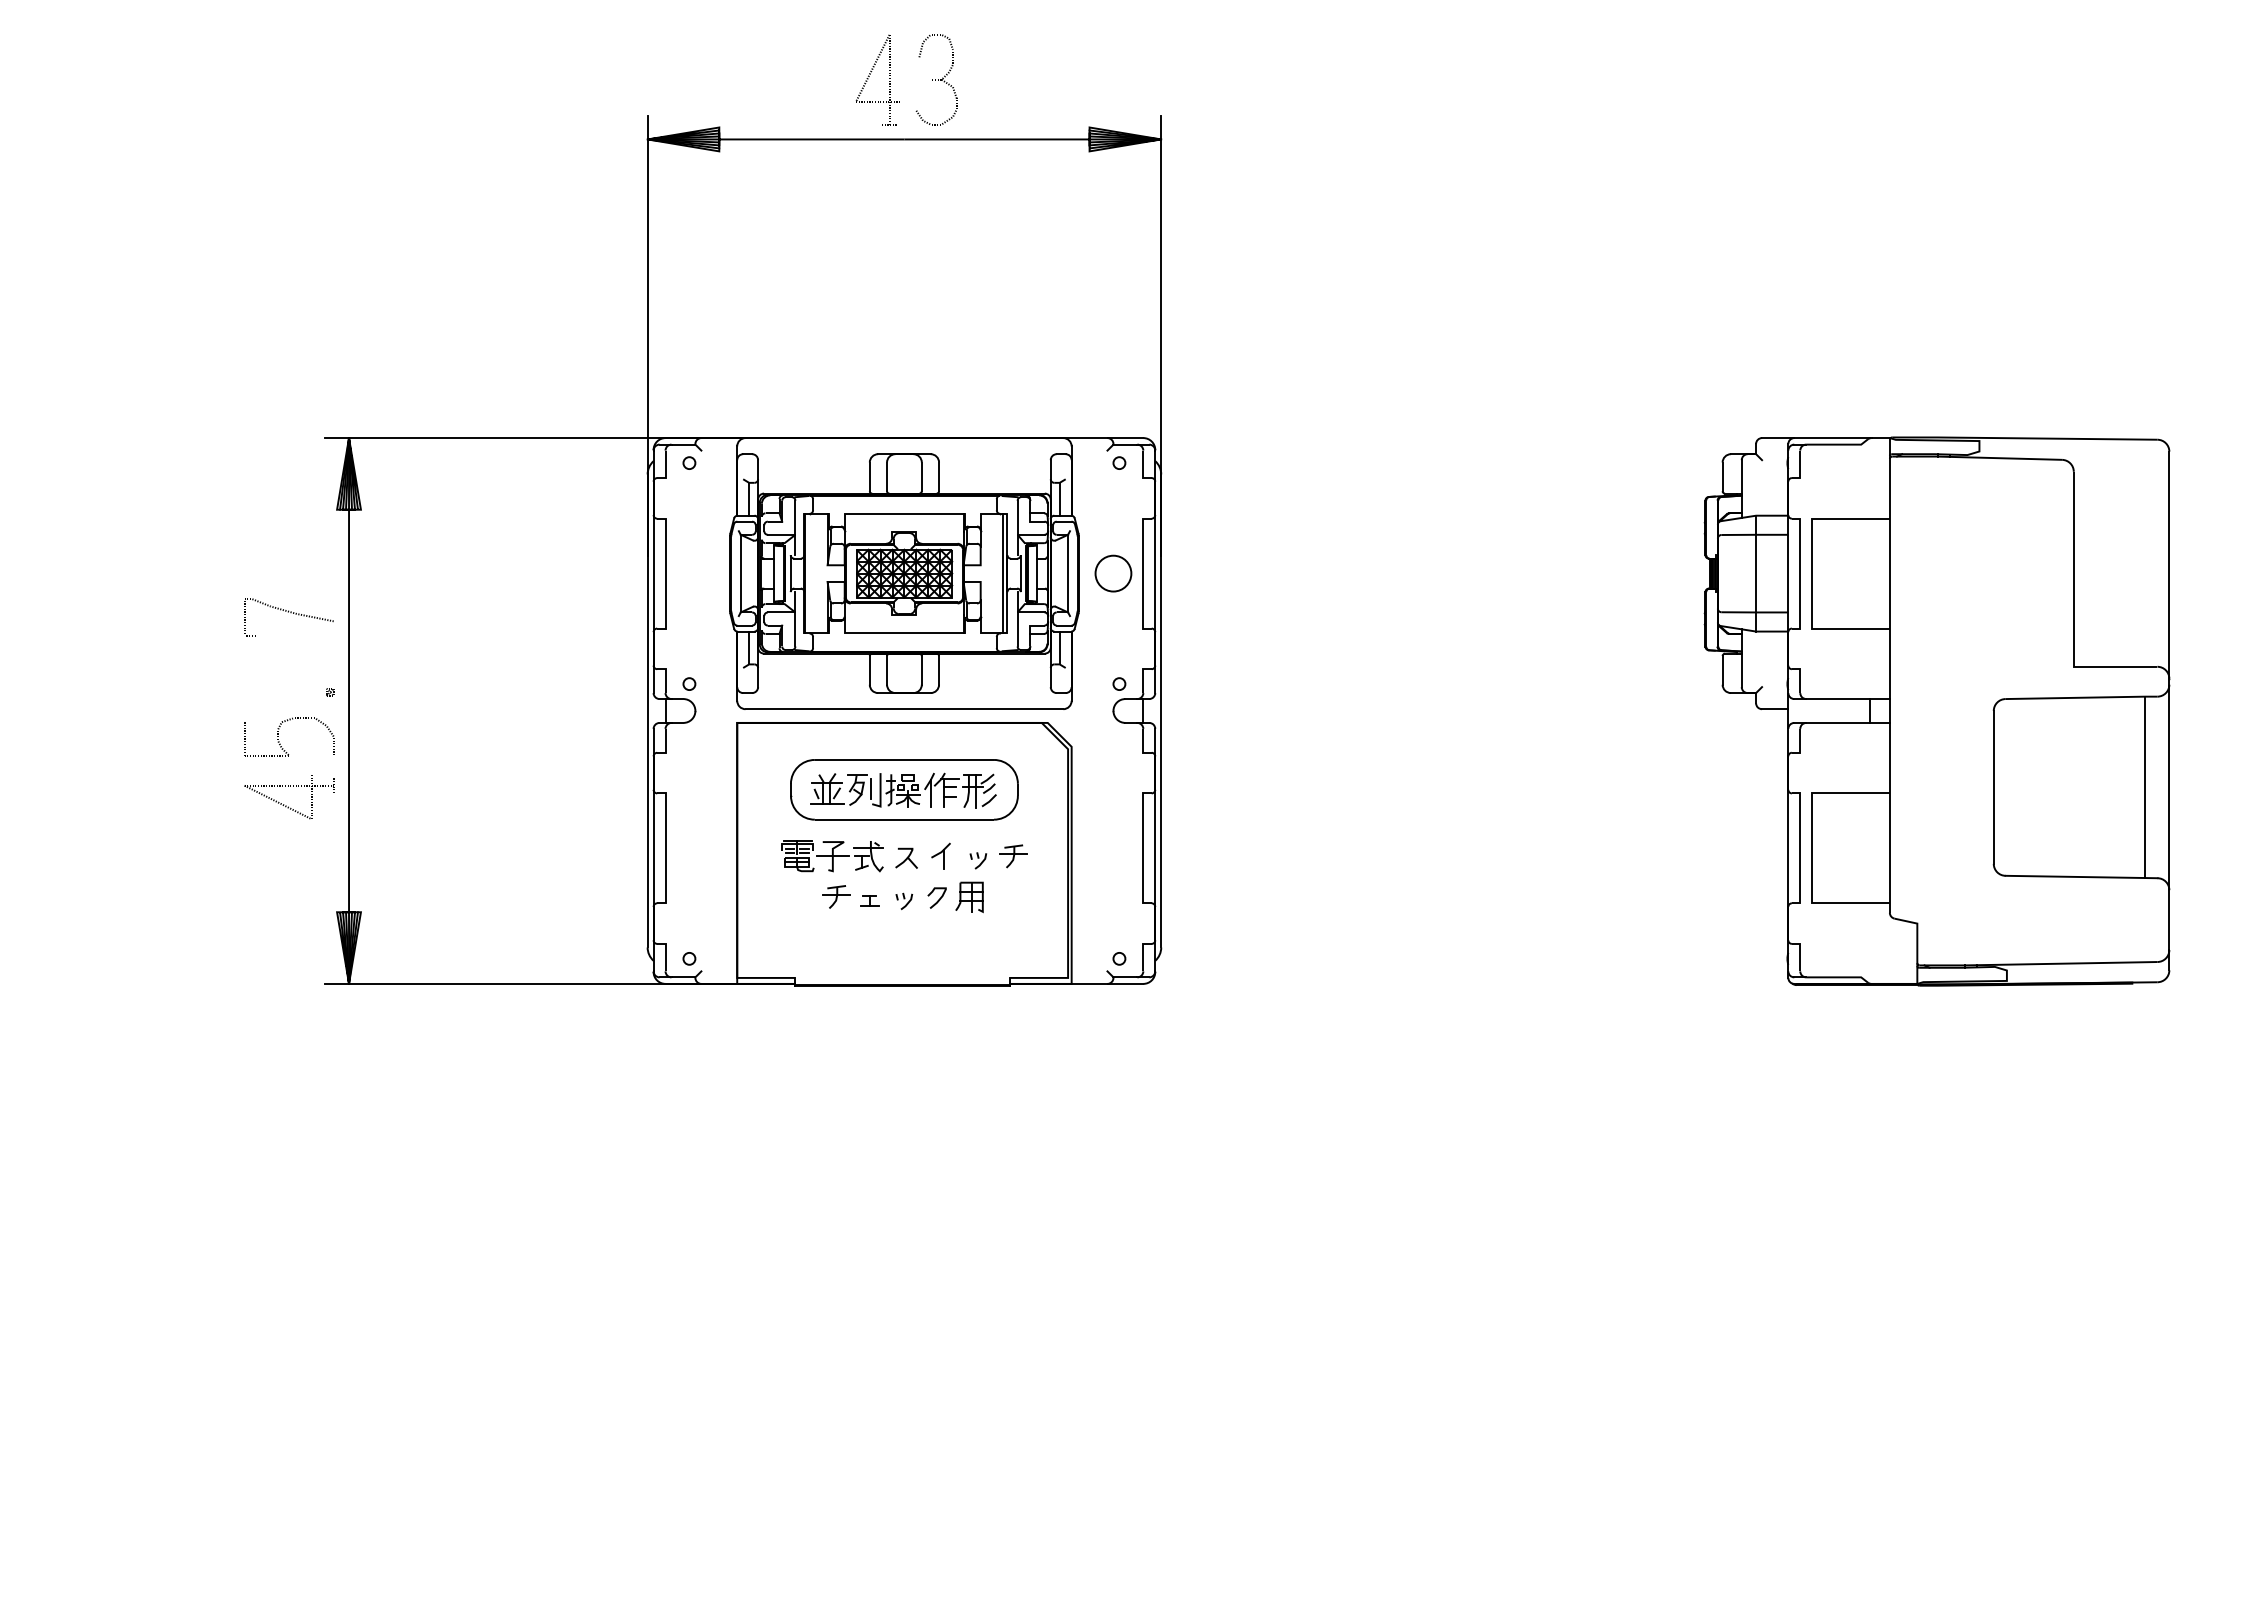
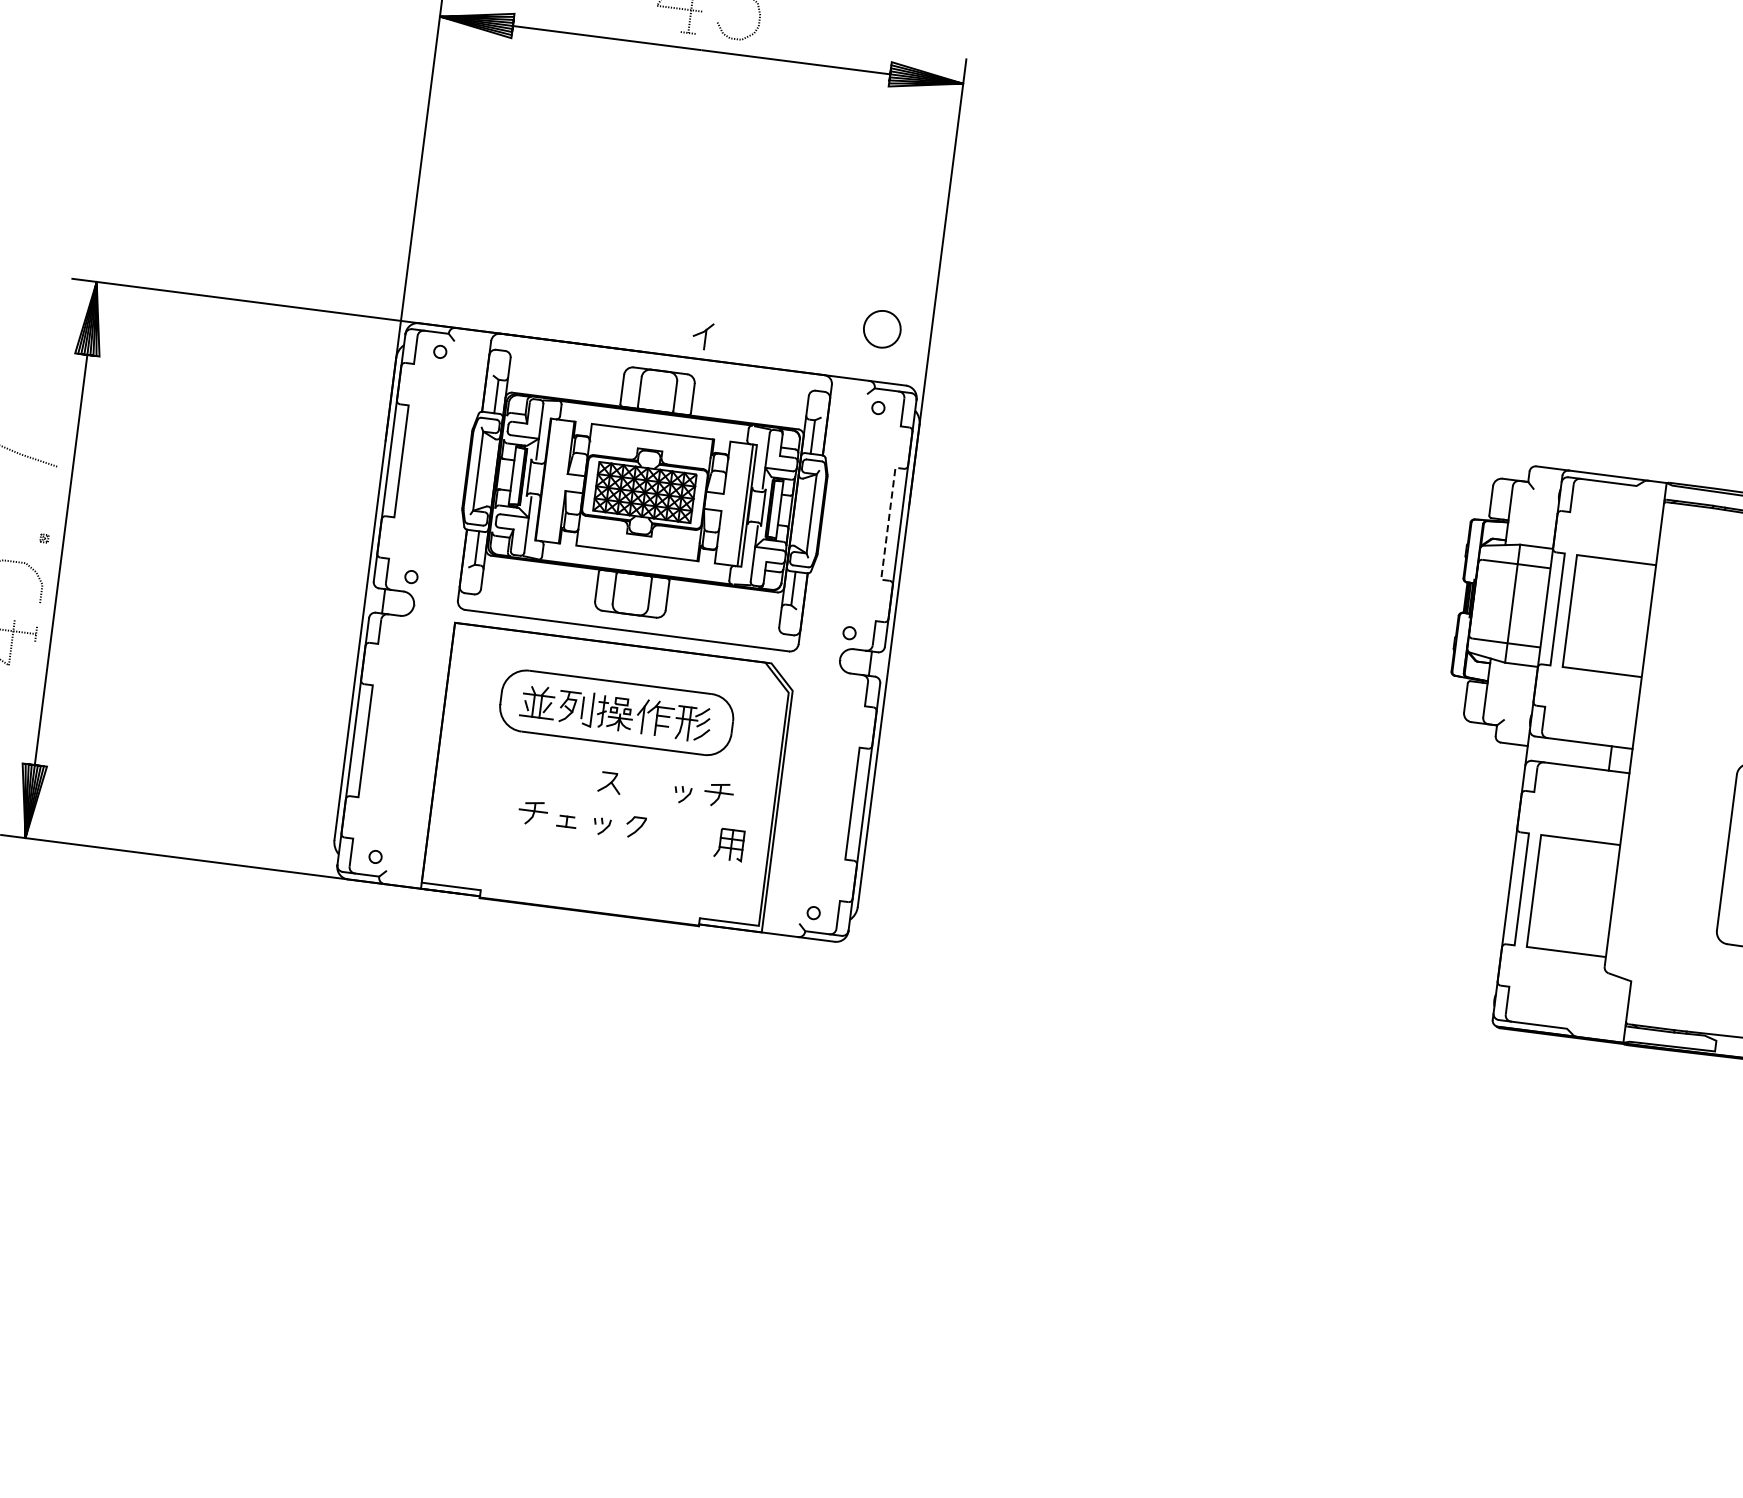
circle: (1113, 573) -> (882, 329), moved
line: (1143, 573) -> (888, 523), solid -> dashed
part: (940, 855) -> (702, 335), moved
part: (832, 856) -> (534, 771), removed
part: (969, 897) -> (729, 844), moved

